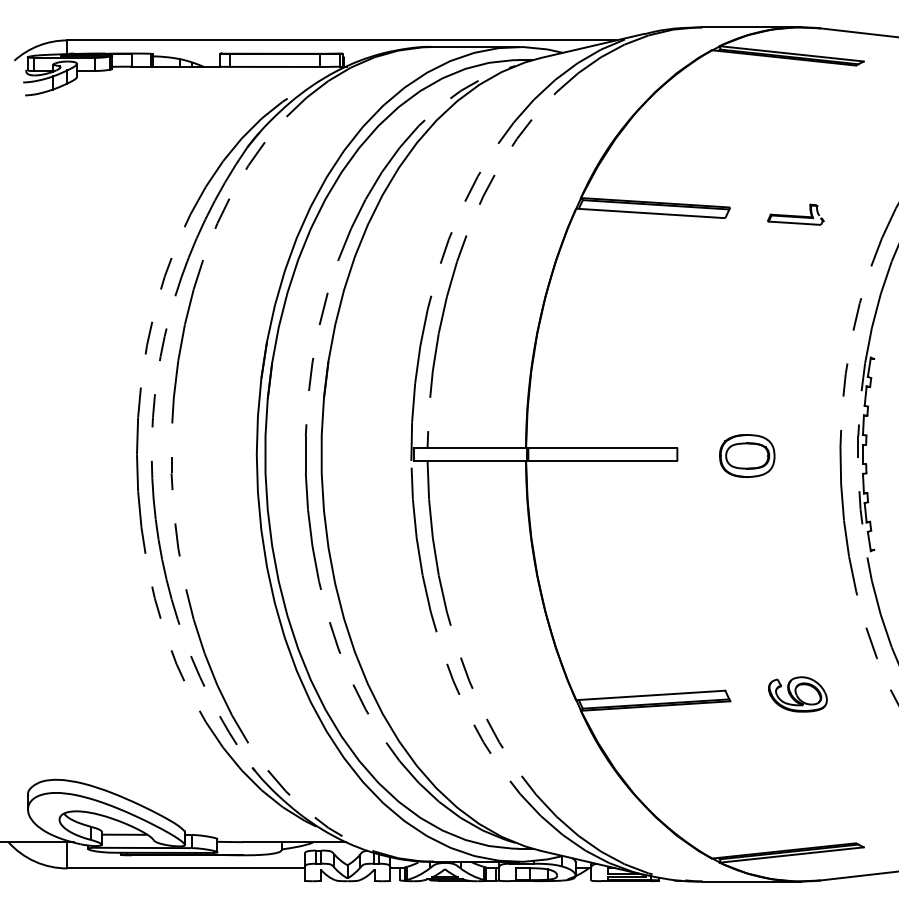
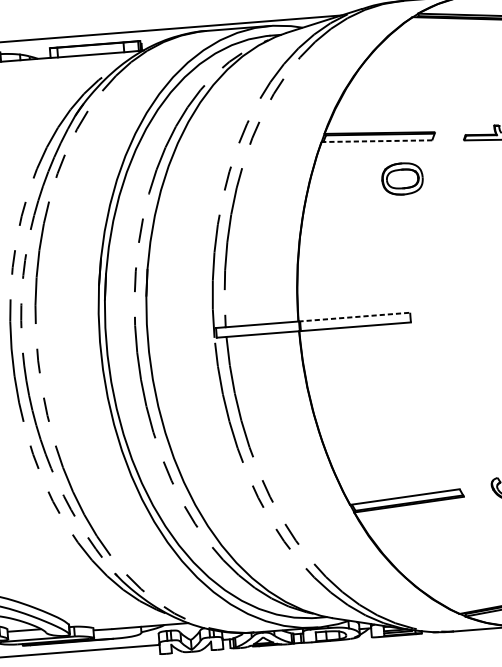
line: (649, 213) -> (375, 141), solid -> dashed
line: (601, 447) -> (354, 316), solid -> dashed
part: (747, 455) -> (402, 178), moved

